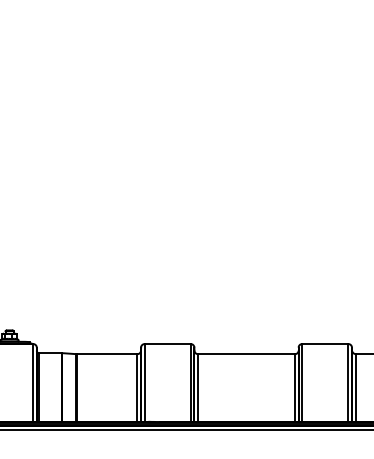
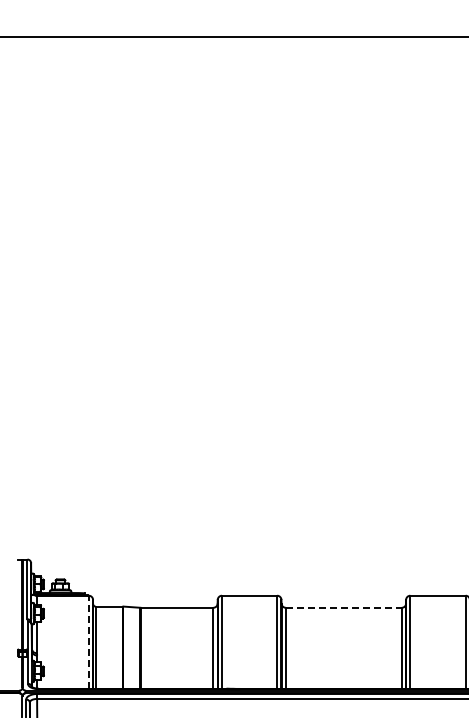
line: (247, 353) -> (344, 607), solid -> dashed
line: (32, 382) -> (88, 641), solid -> dashed

